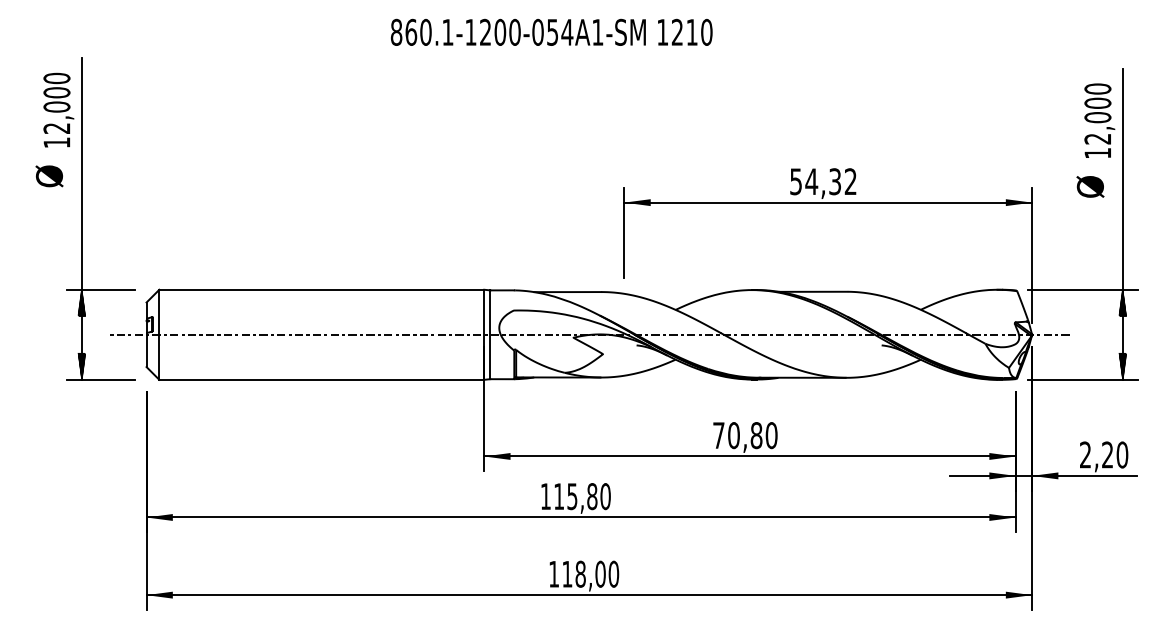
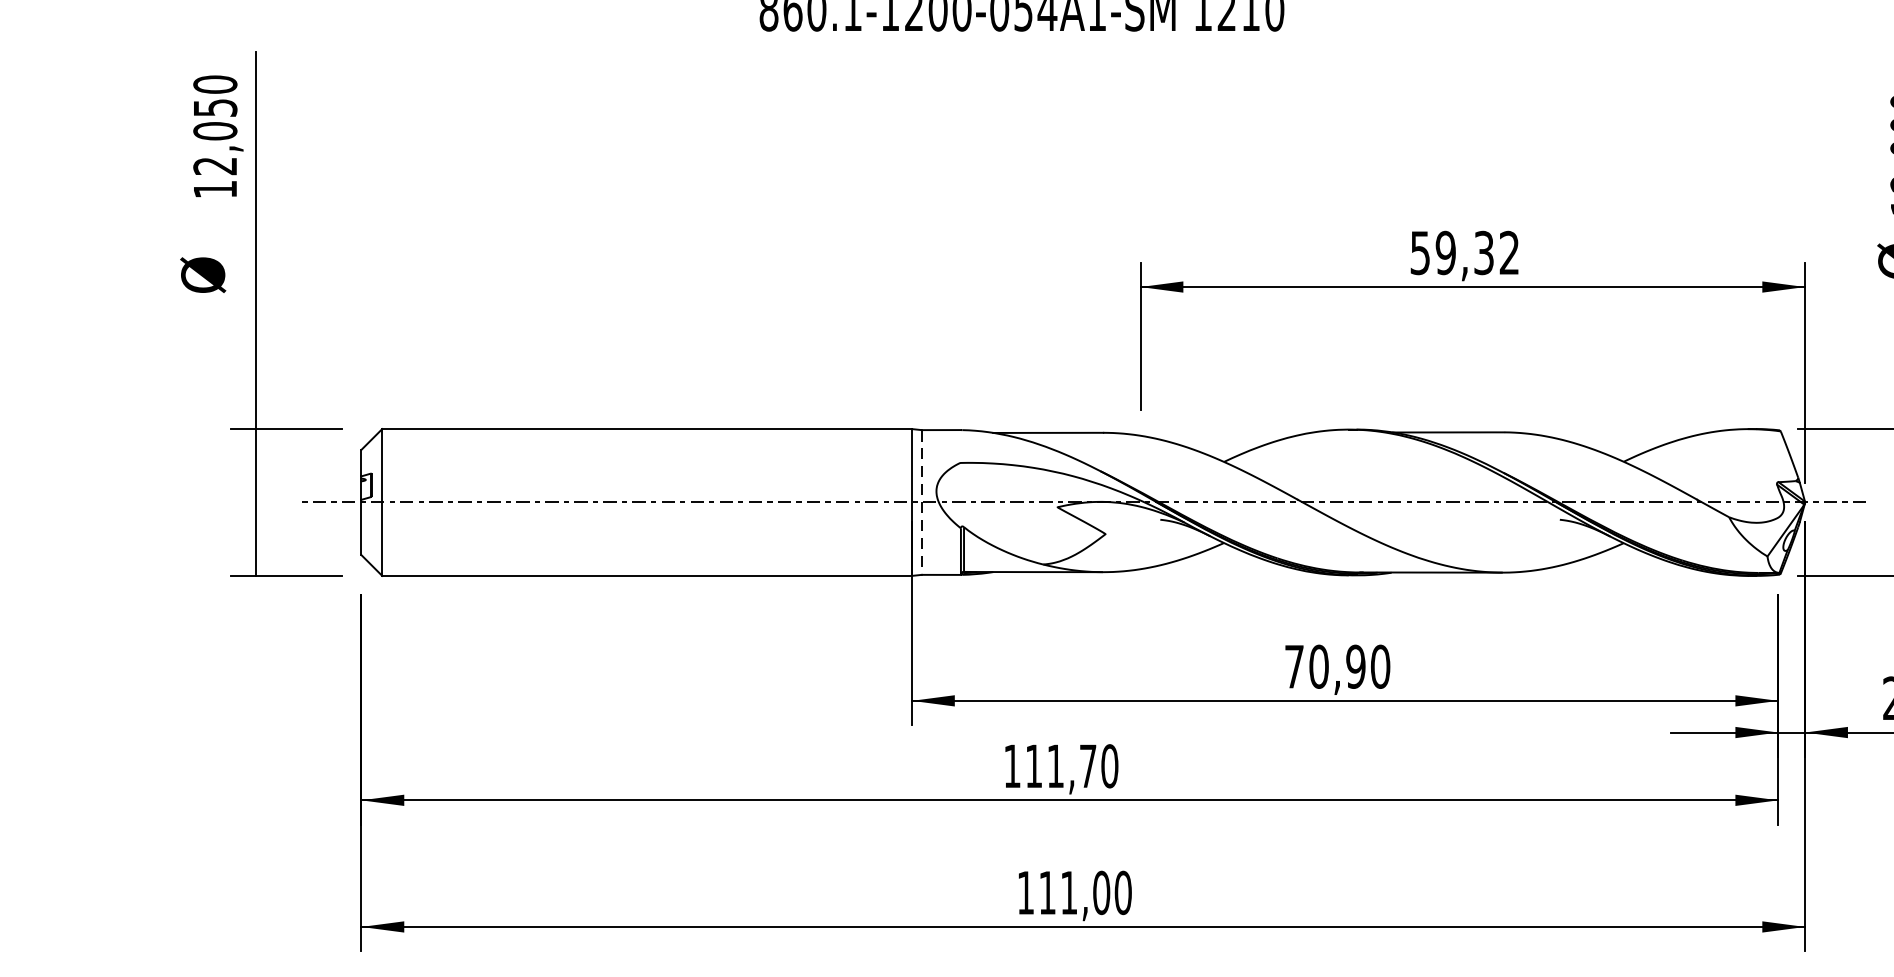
text: (56, 92) -> (214, 107), 12,000 -> 12,050
text: (49, 176) -> (203, 275), moved
text: (811, 181) -> (1445, 252), 54,32 -> 59,32
hatch: (81, 302) -> (255, 449), removed
line: (490, 335) -> (922, 503), solid -> dashed
hatch: (81, 366) -> (255, 554), removed
text: (756, 435) -> (1355, 666), 70,80 -> 70,90
text: (582, 496) -> (1072, 766), 115,80 -> 111,70
text: (580, 573) -> (1068, 891), 118,00 -> 111,00

